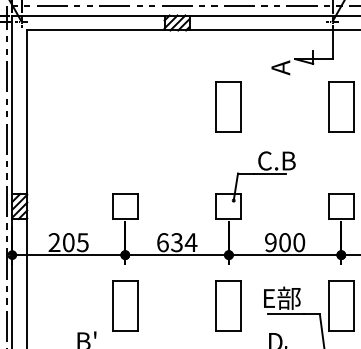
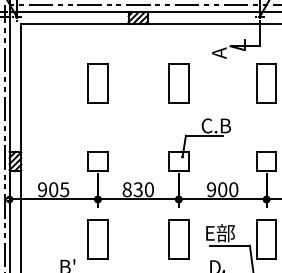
part: (124, 106) -> (97, 83), added
text: (54, 242) -> (42, 189), 205 -> 905
text: (177, 242) -> (138, 189), 634 -> 830

